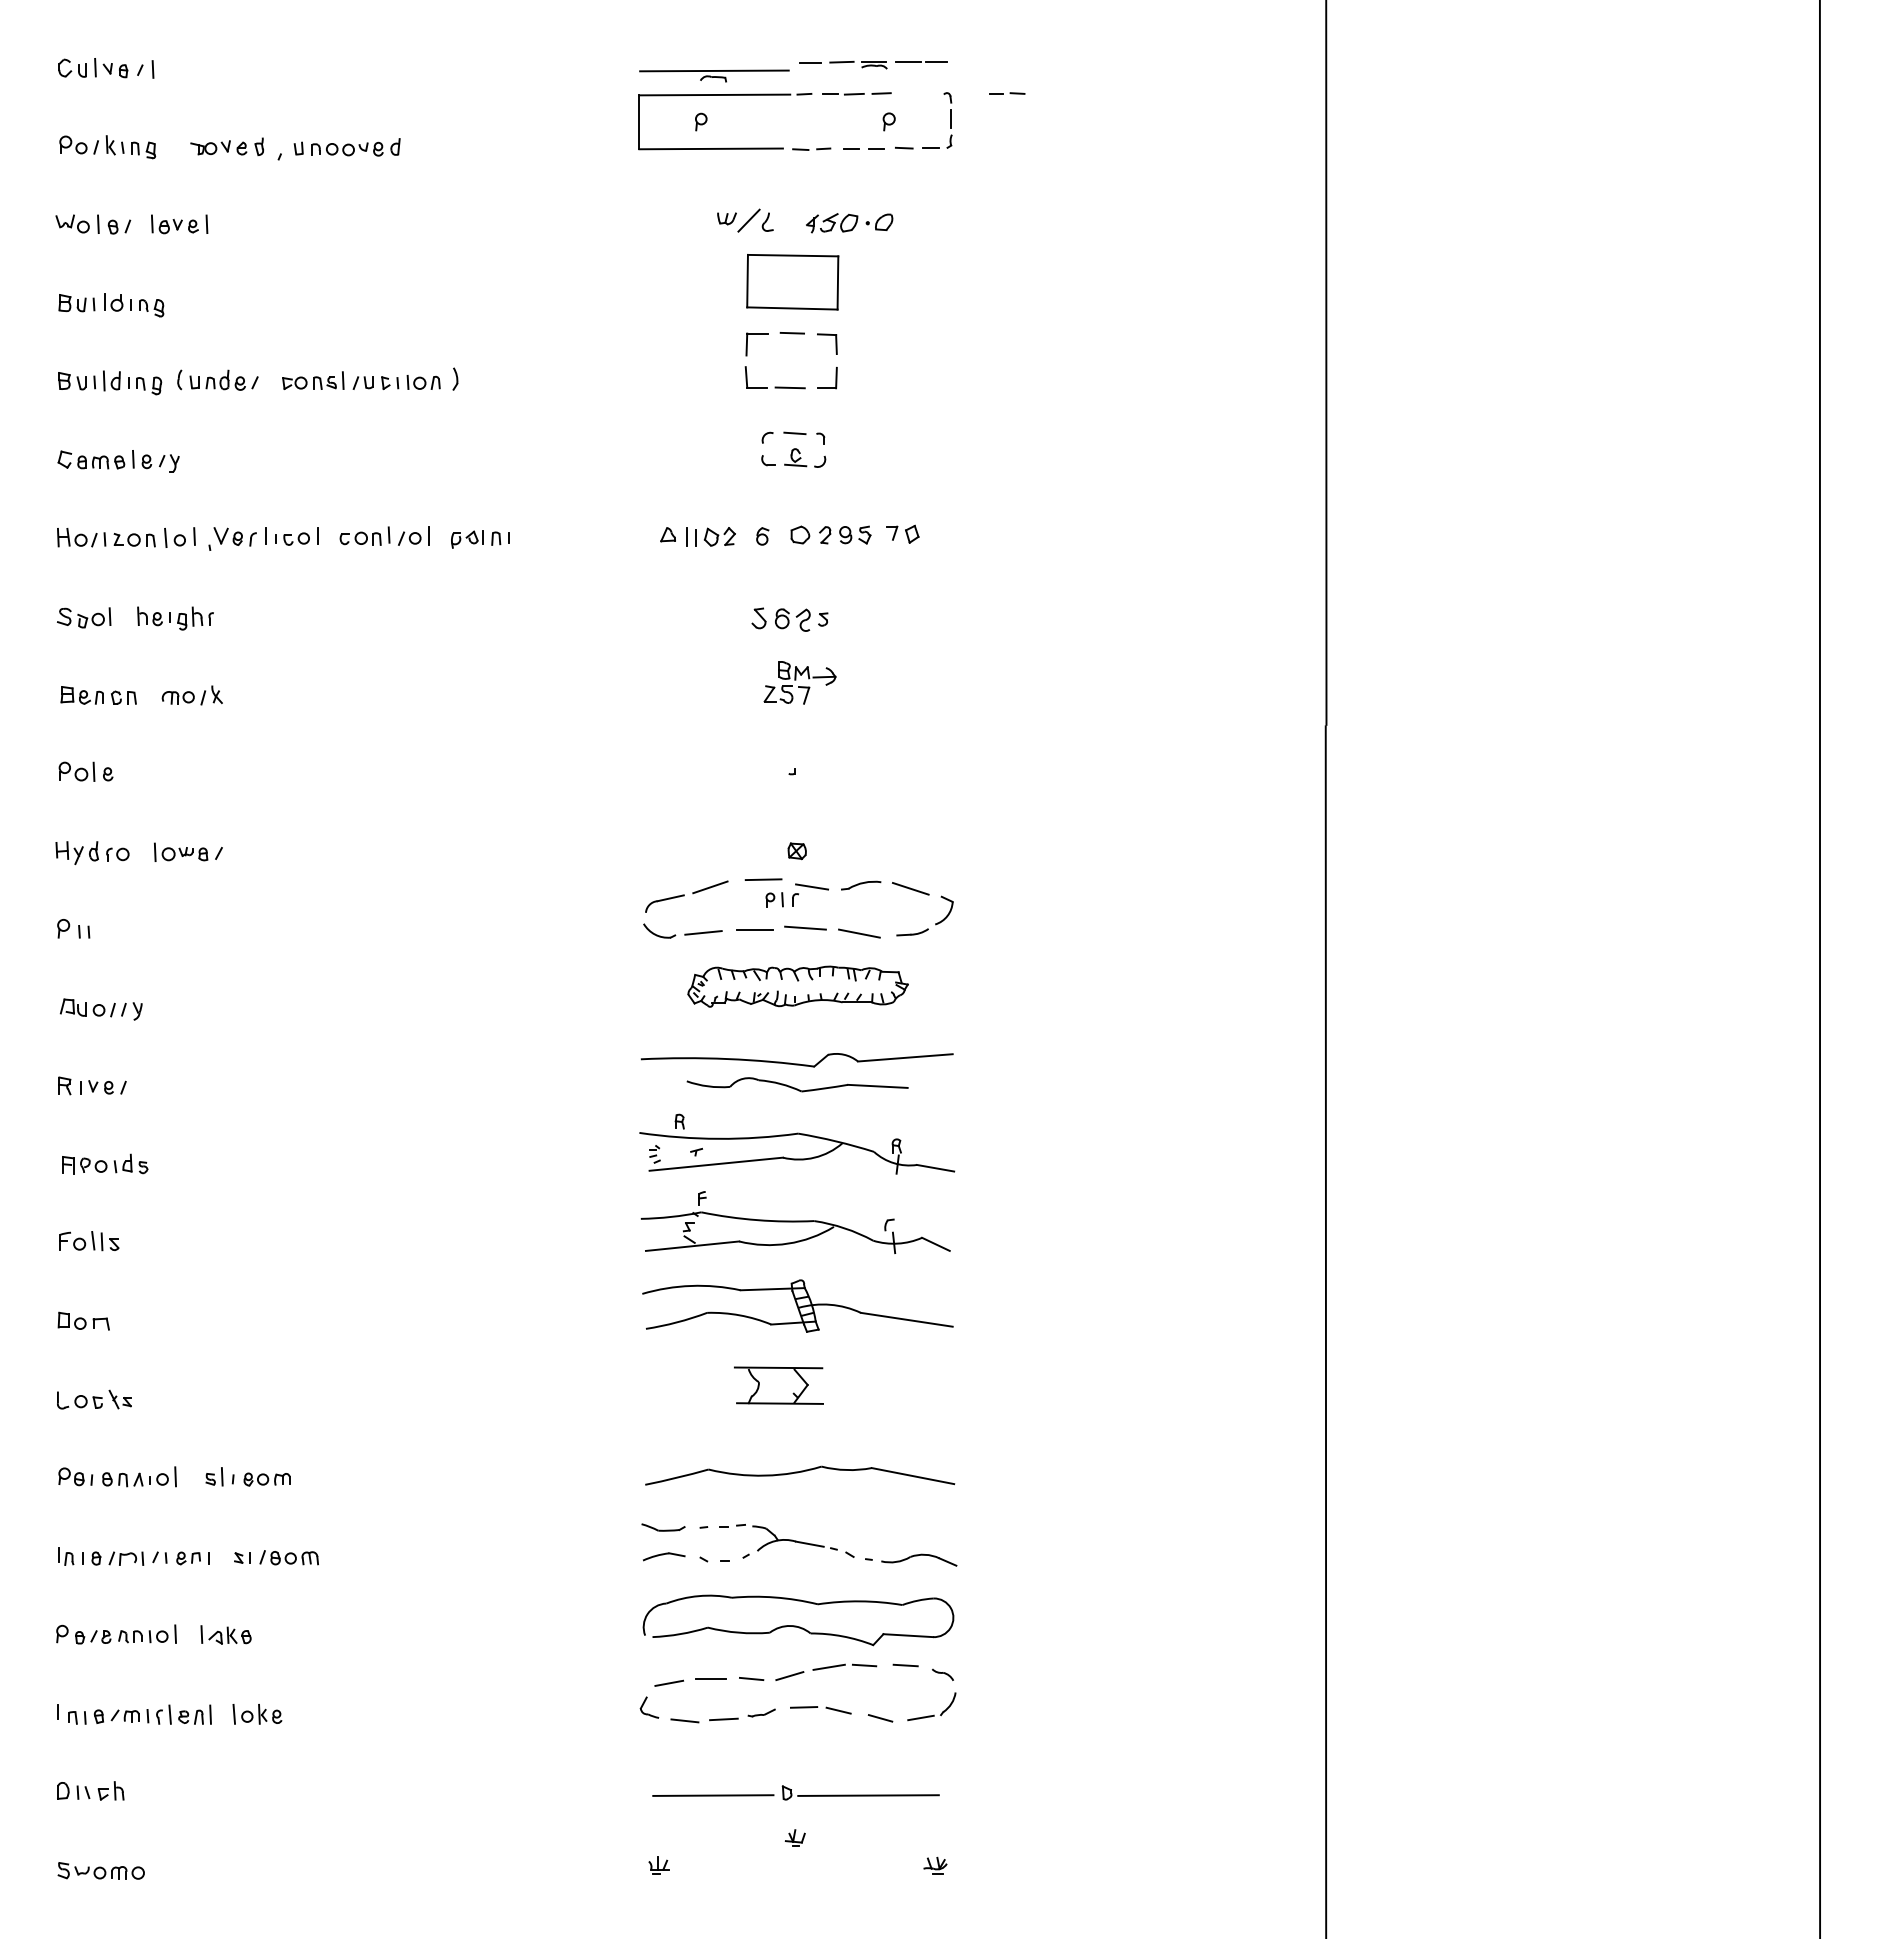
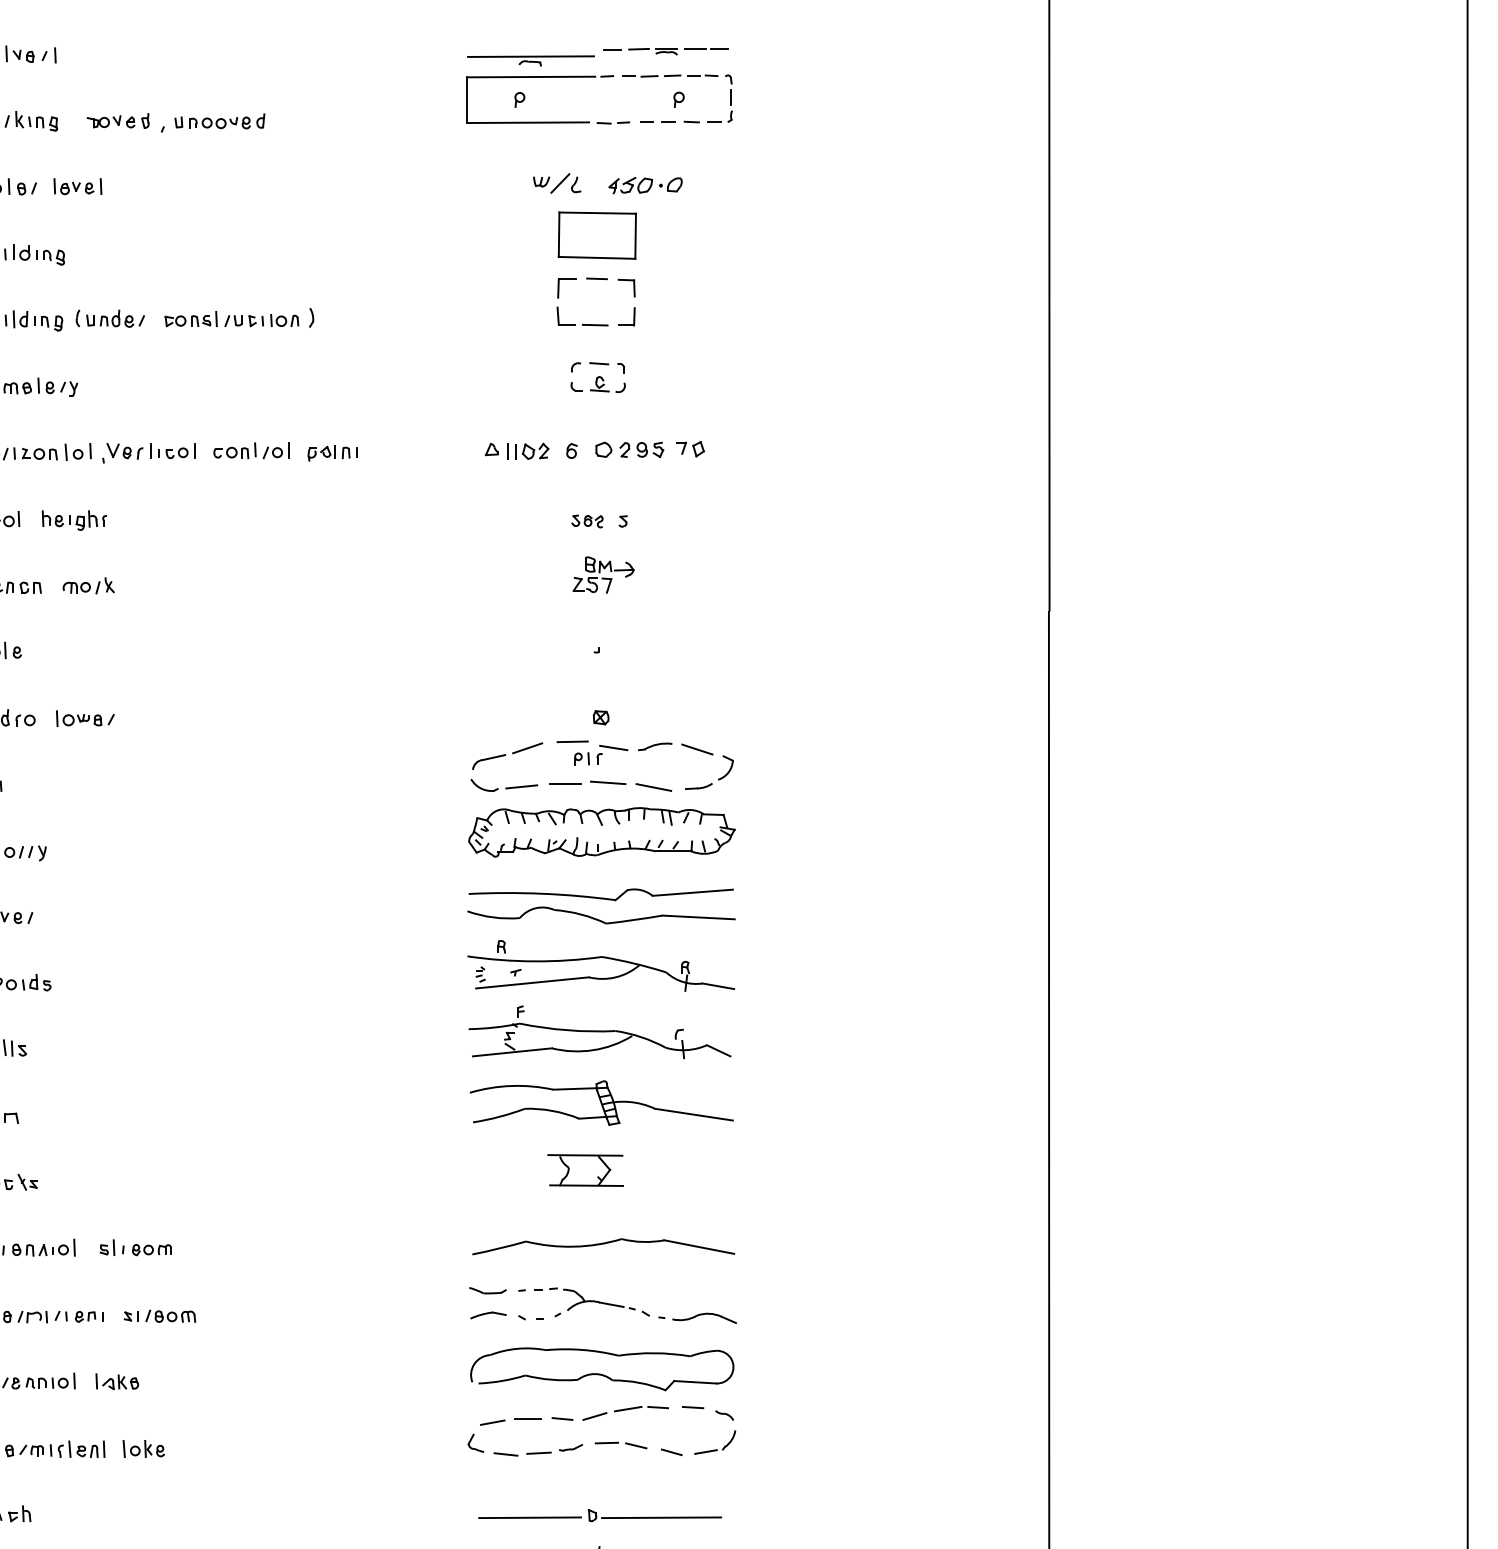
line: (1009, 93) -> (704, 75), moved
part: (780, 619) -> (586, 521), size x0.62
part: (797, 986) -> (601, 832), size x1.43
part: (797, 1084) -> (601, 915), size x1.43

